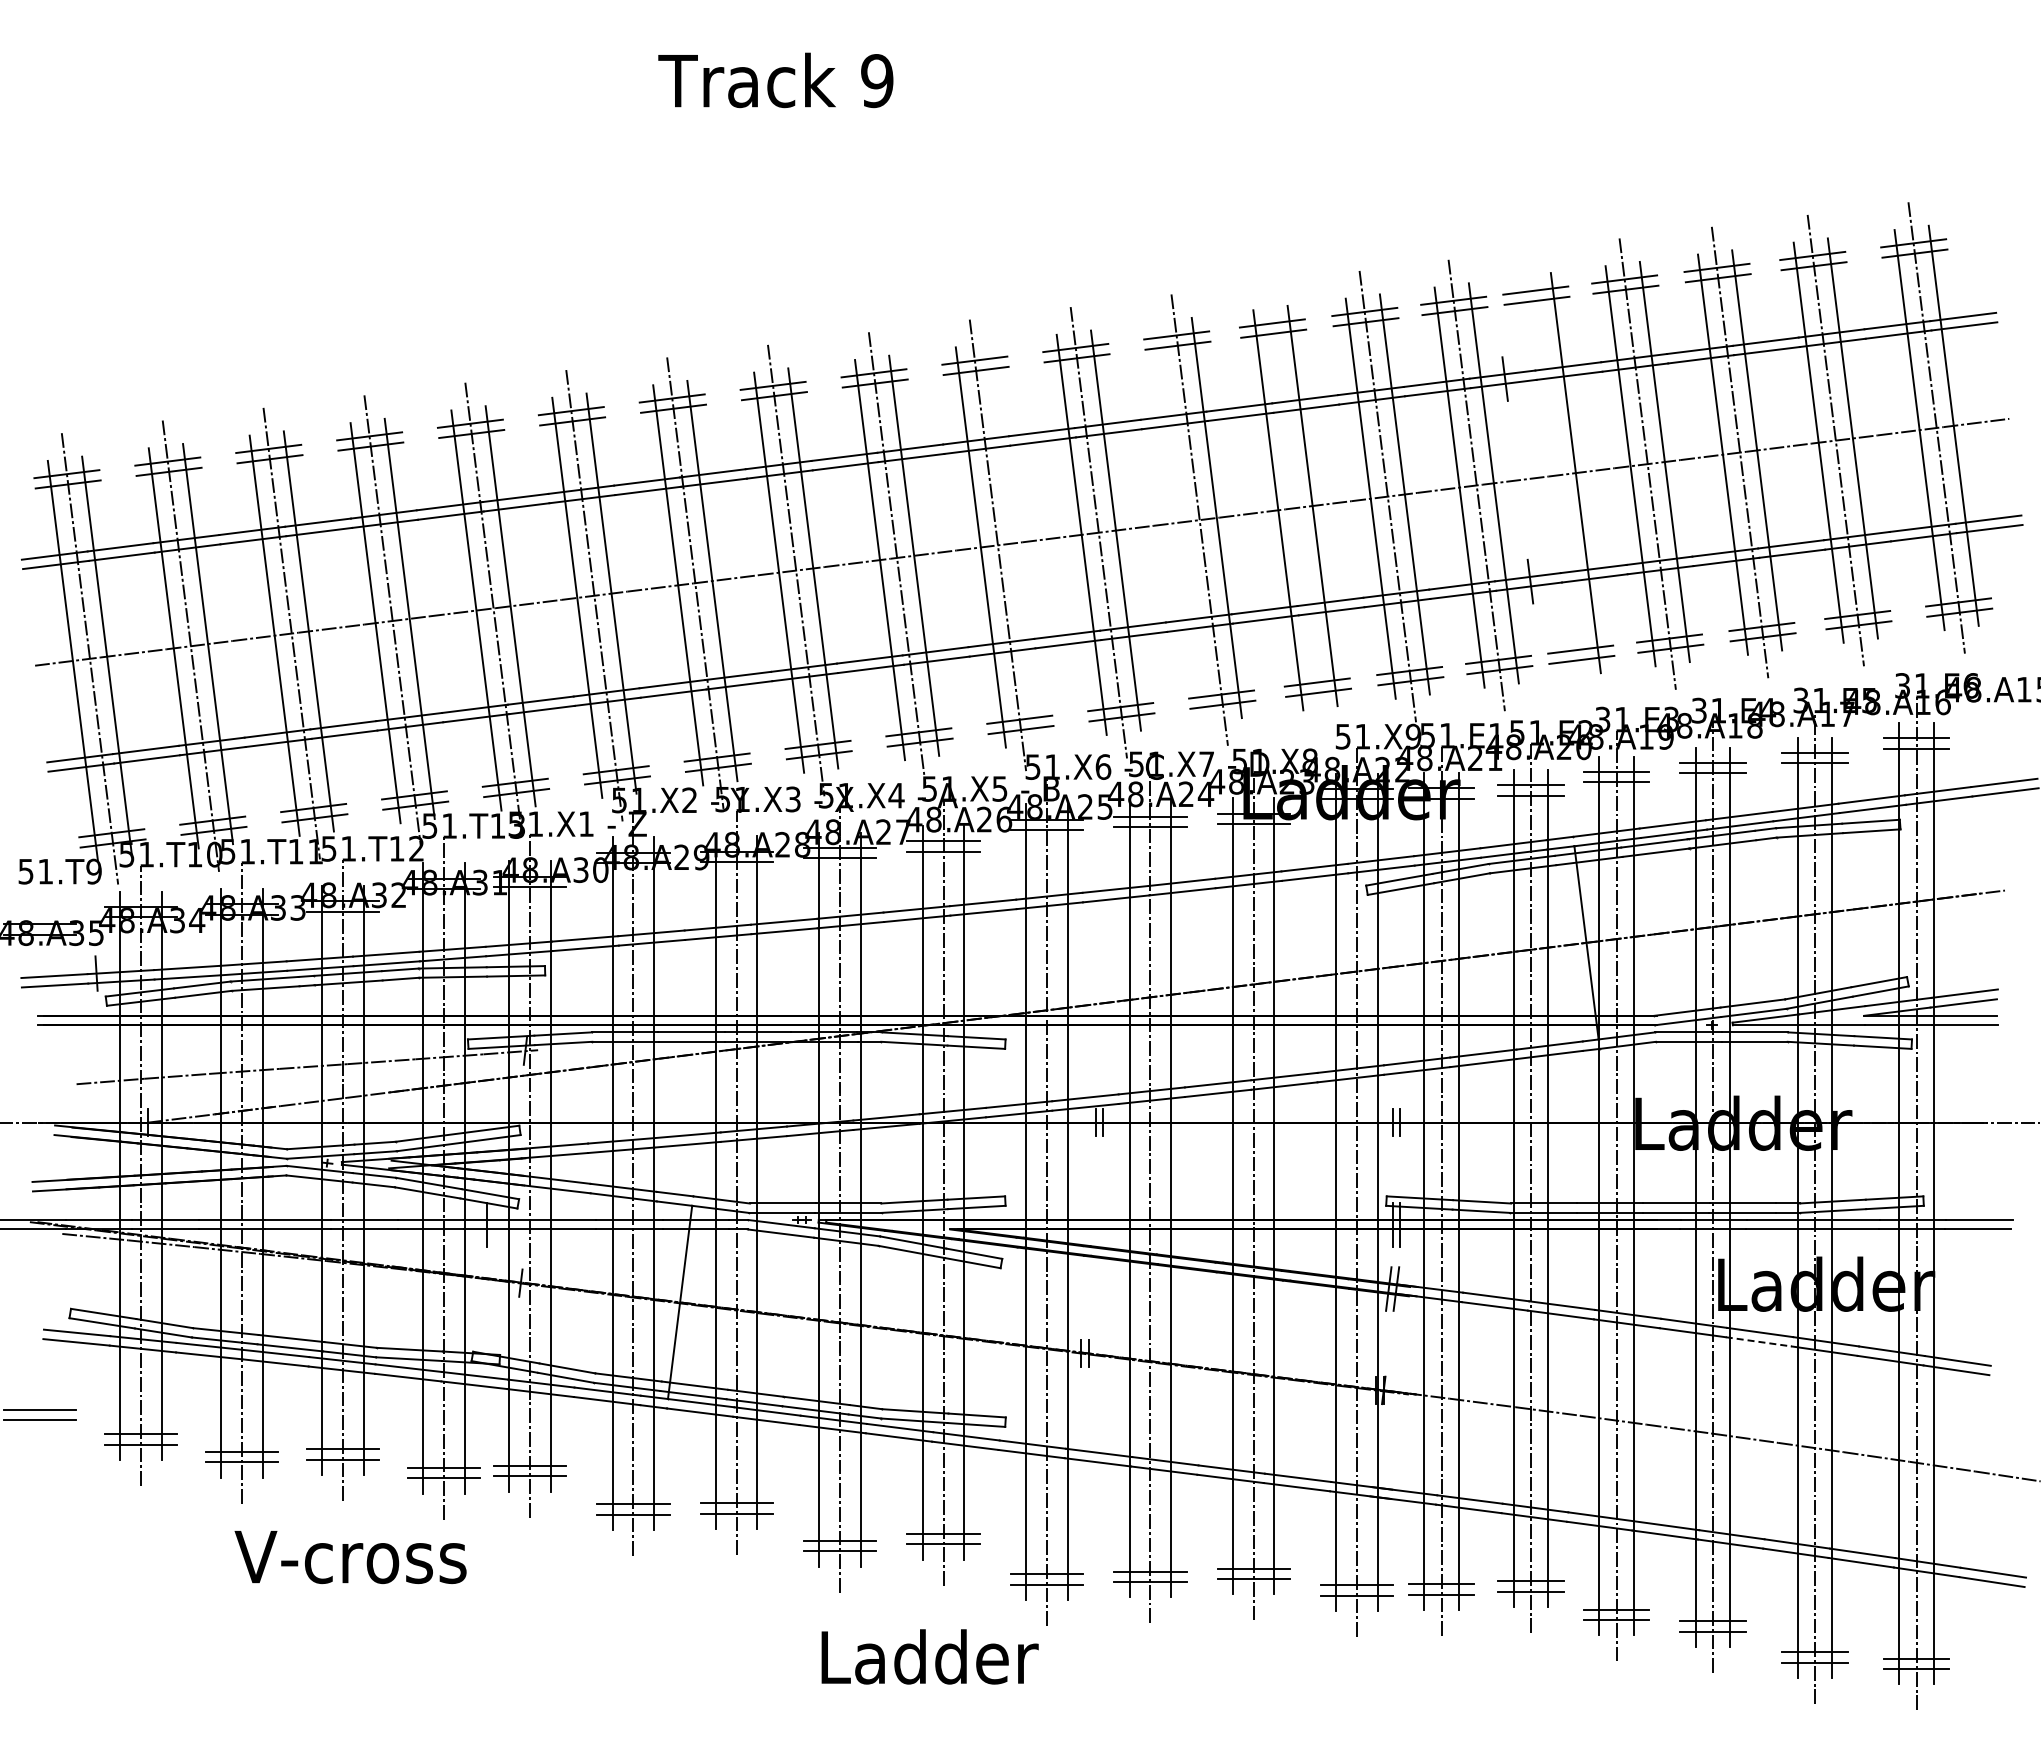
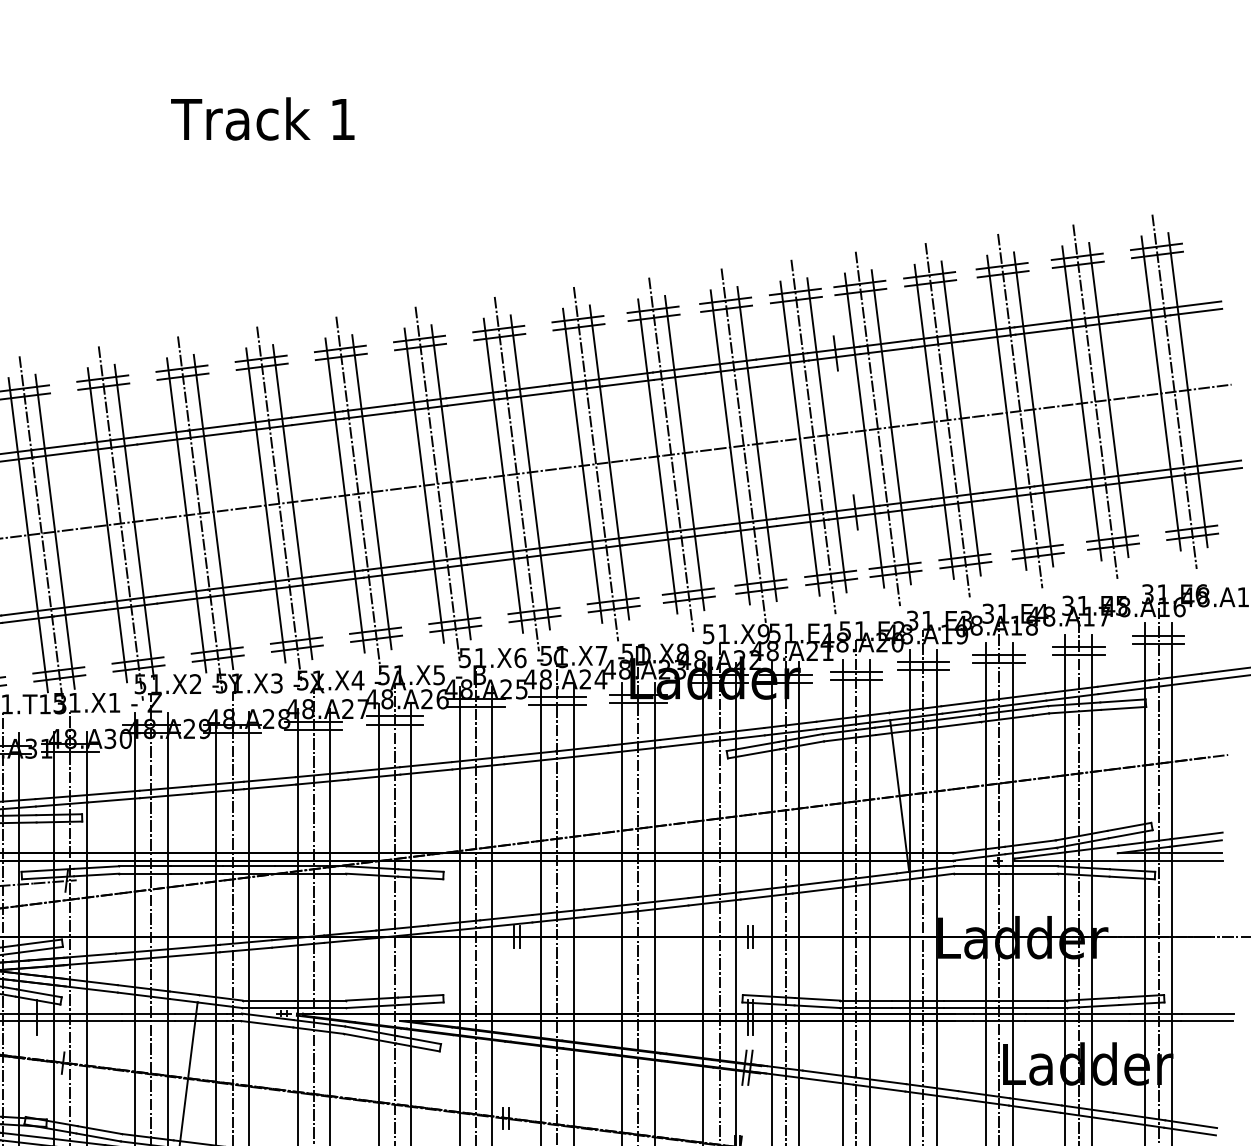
text: (877, 81) -> (343, 119), 9 -> 1
line: (1558, 474) -> (877, 428), added
line: (1541, 477) -> (864, 430), added
line: (1295, 507) -> (671, 454), added
line: (1182, 522) -> (582, 466), added
line: (1015, 543) -> (451, 482), added
line: (1759, 1341) -> (1035, 1108), dashed -> solid

